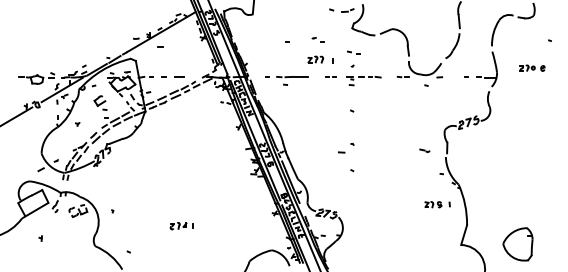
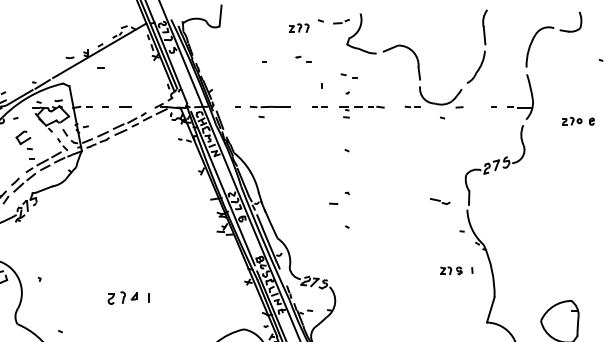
part: (315, 59) -> (298, 28), moved
part: (532, 67) -> (578, 120), moved
part: (424, 150) -> (439, 201), size x1.6
part: (181, 226) -> (128, 298), size x1.4

